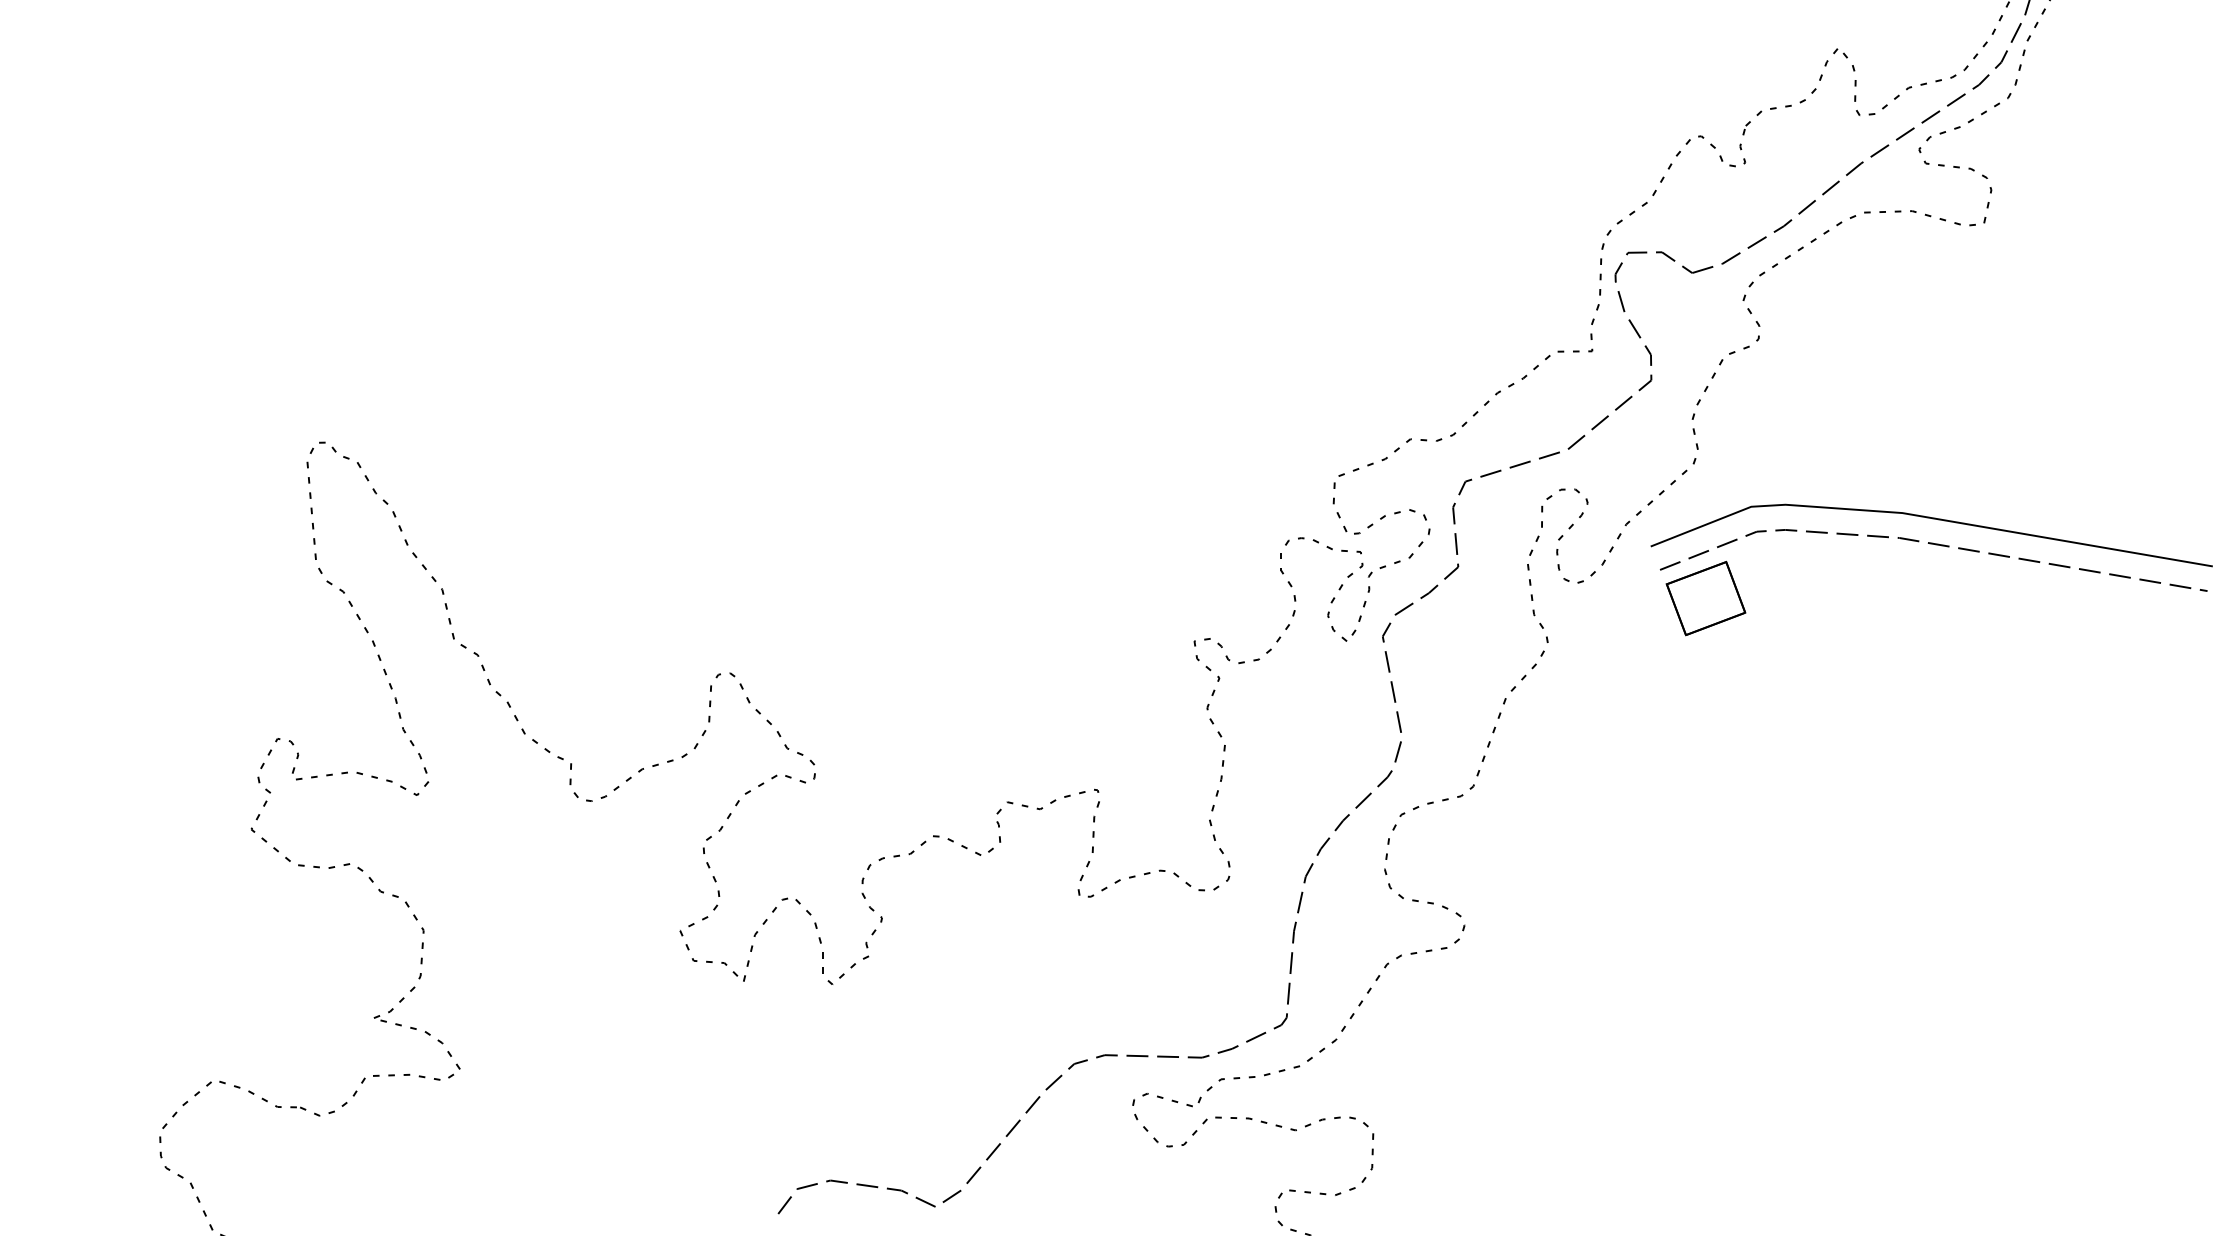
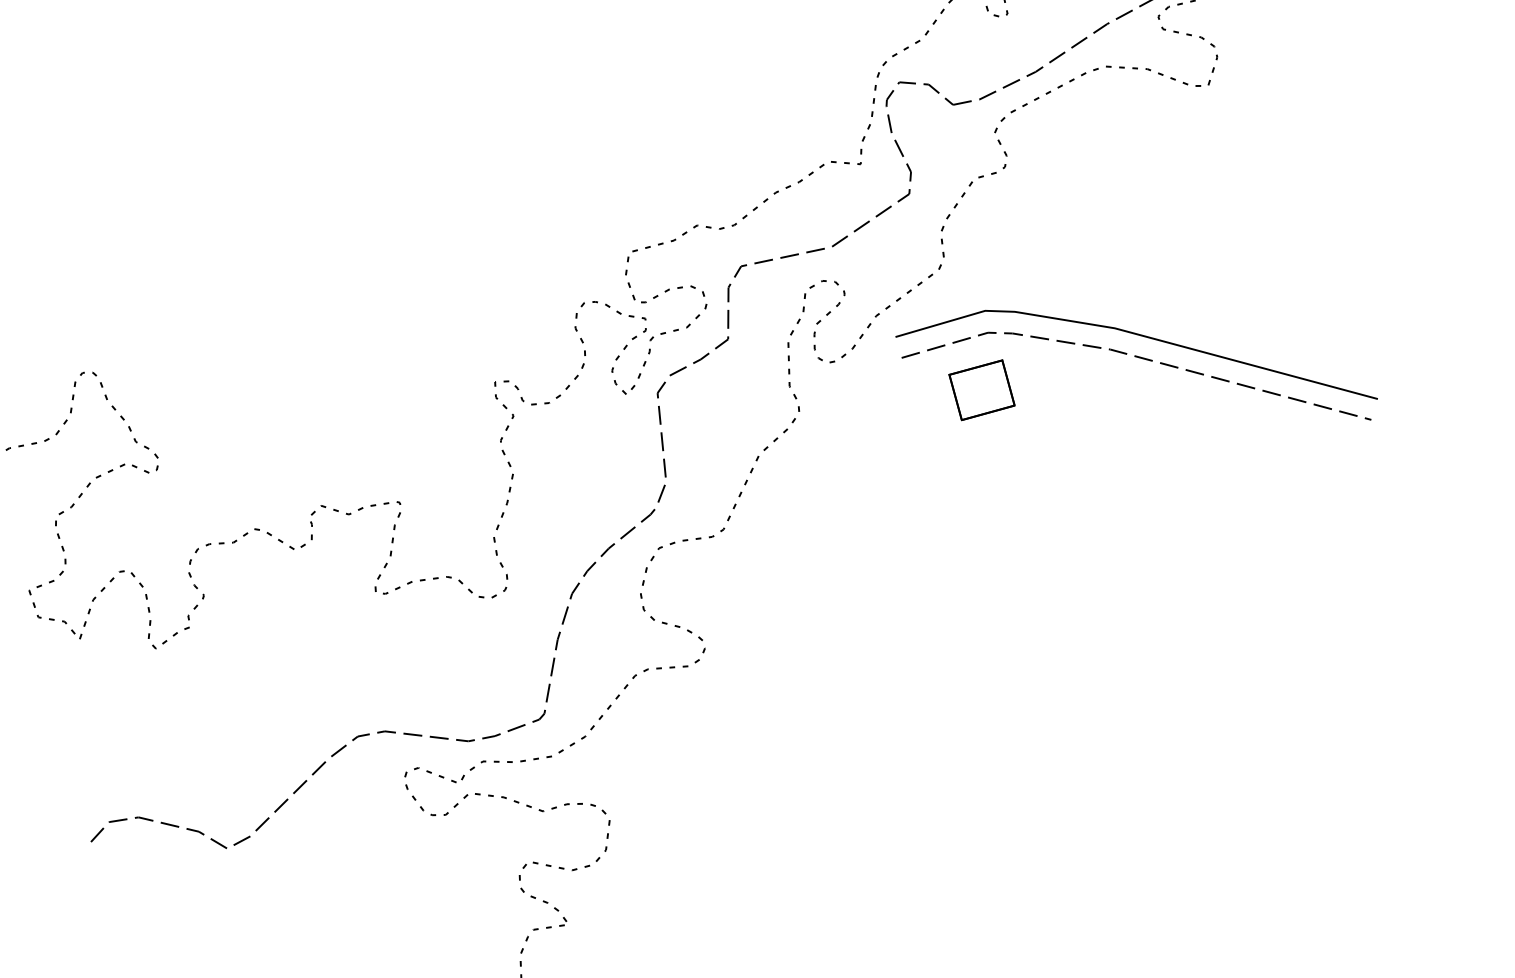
part: (1705, 598) -> (981, 390), moved

